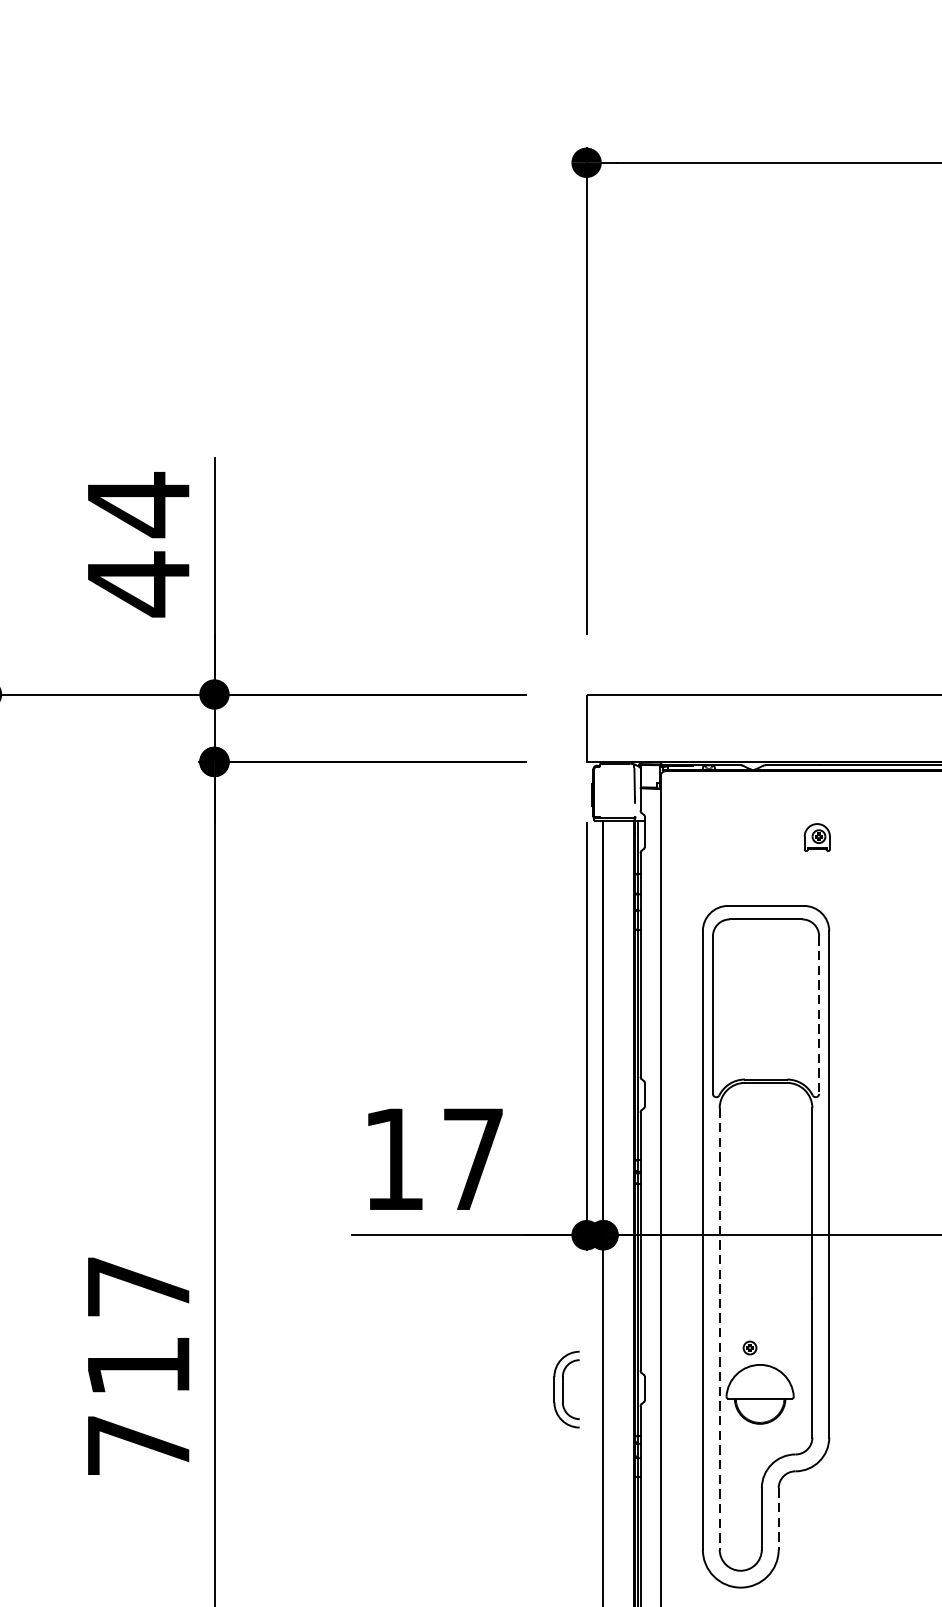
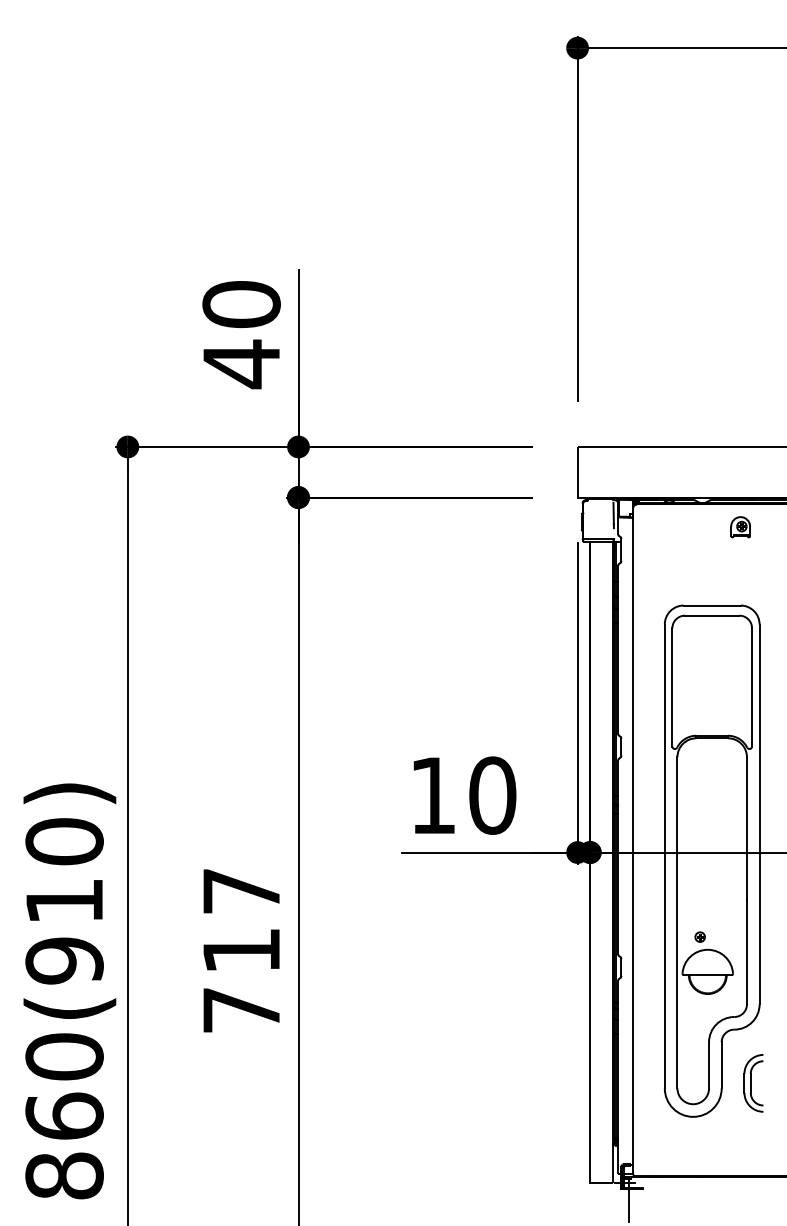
text: (138, 504) -> (241, 304), 44 -> 40
part: (817, 837) -> (740, 527), moved
line: (819, 1015) -> (752, 687), dashed -> solid
text: (473, 1159) -> (492, 795), 17 -> 10
line: (719, 1328) -> (677, 922), dashed -> solid
part: (566, 1389) -> (753, 1083), moved
line: (778, 1519) -> (721, 1065), dashed -> solid

